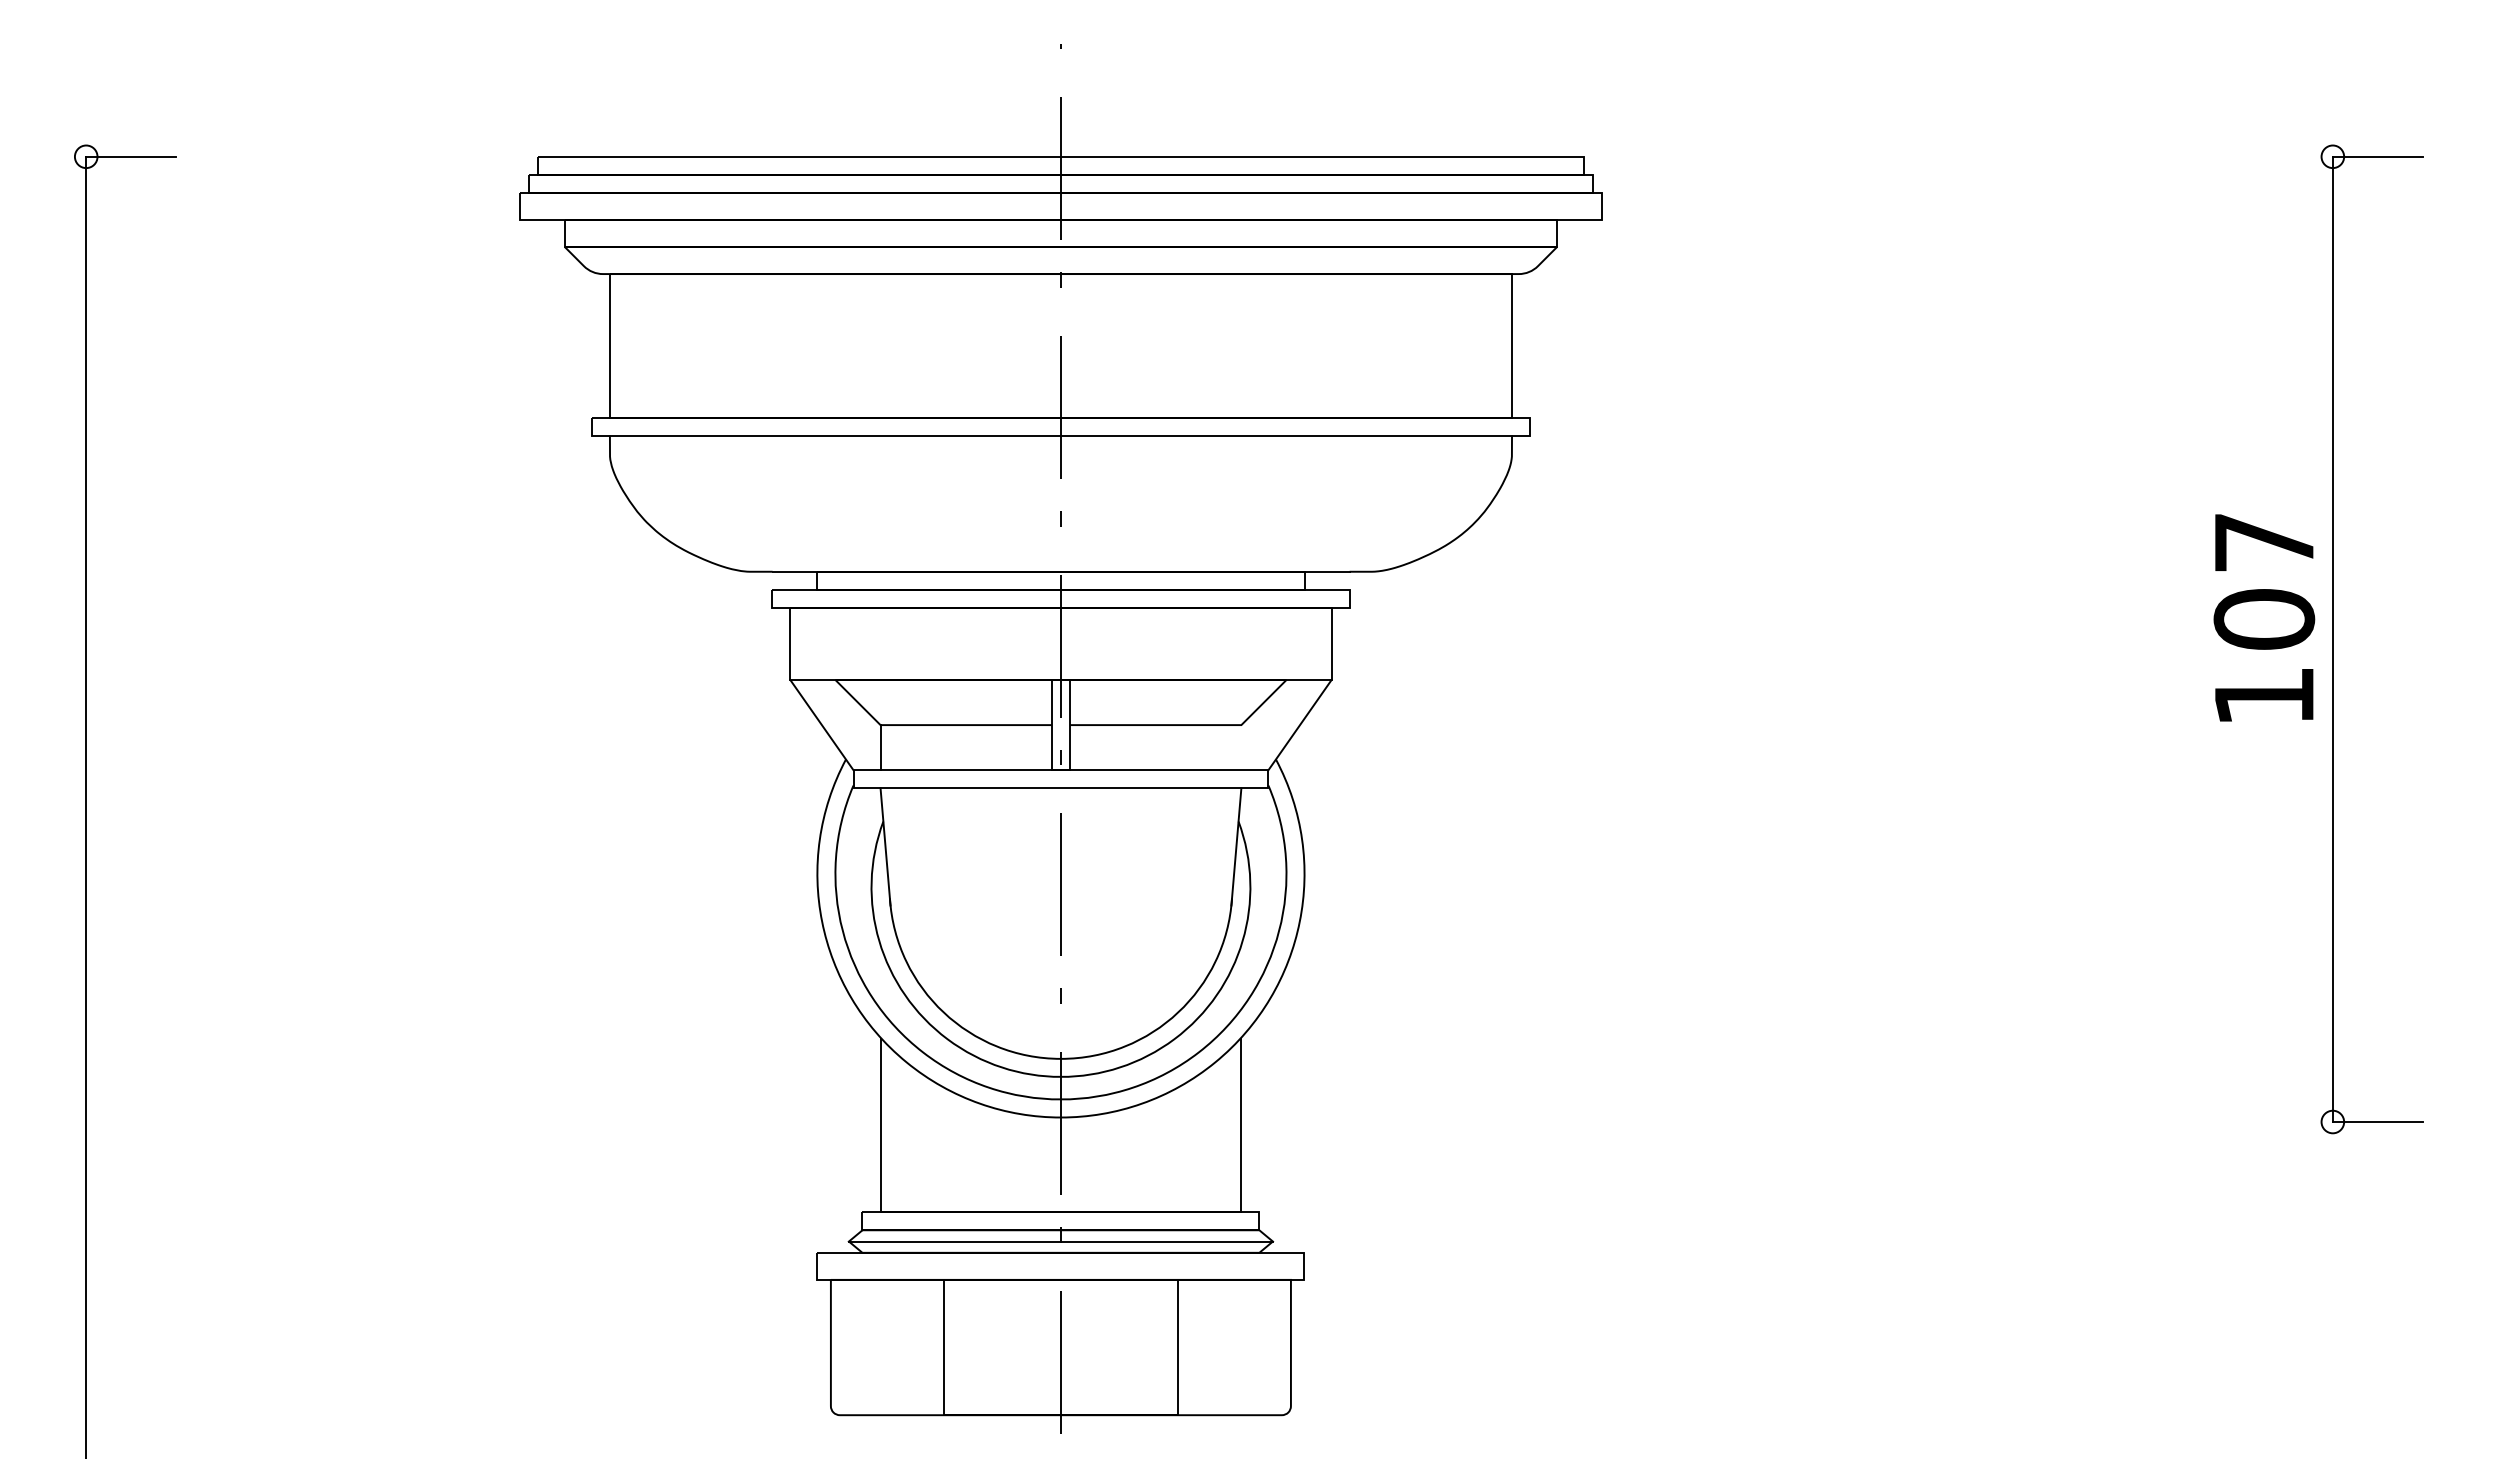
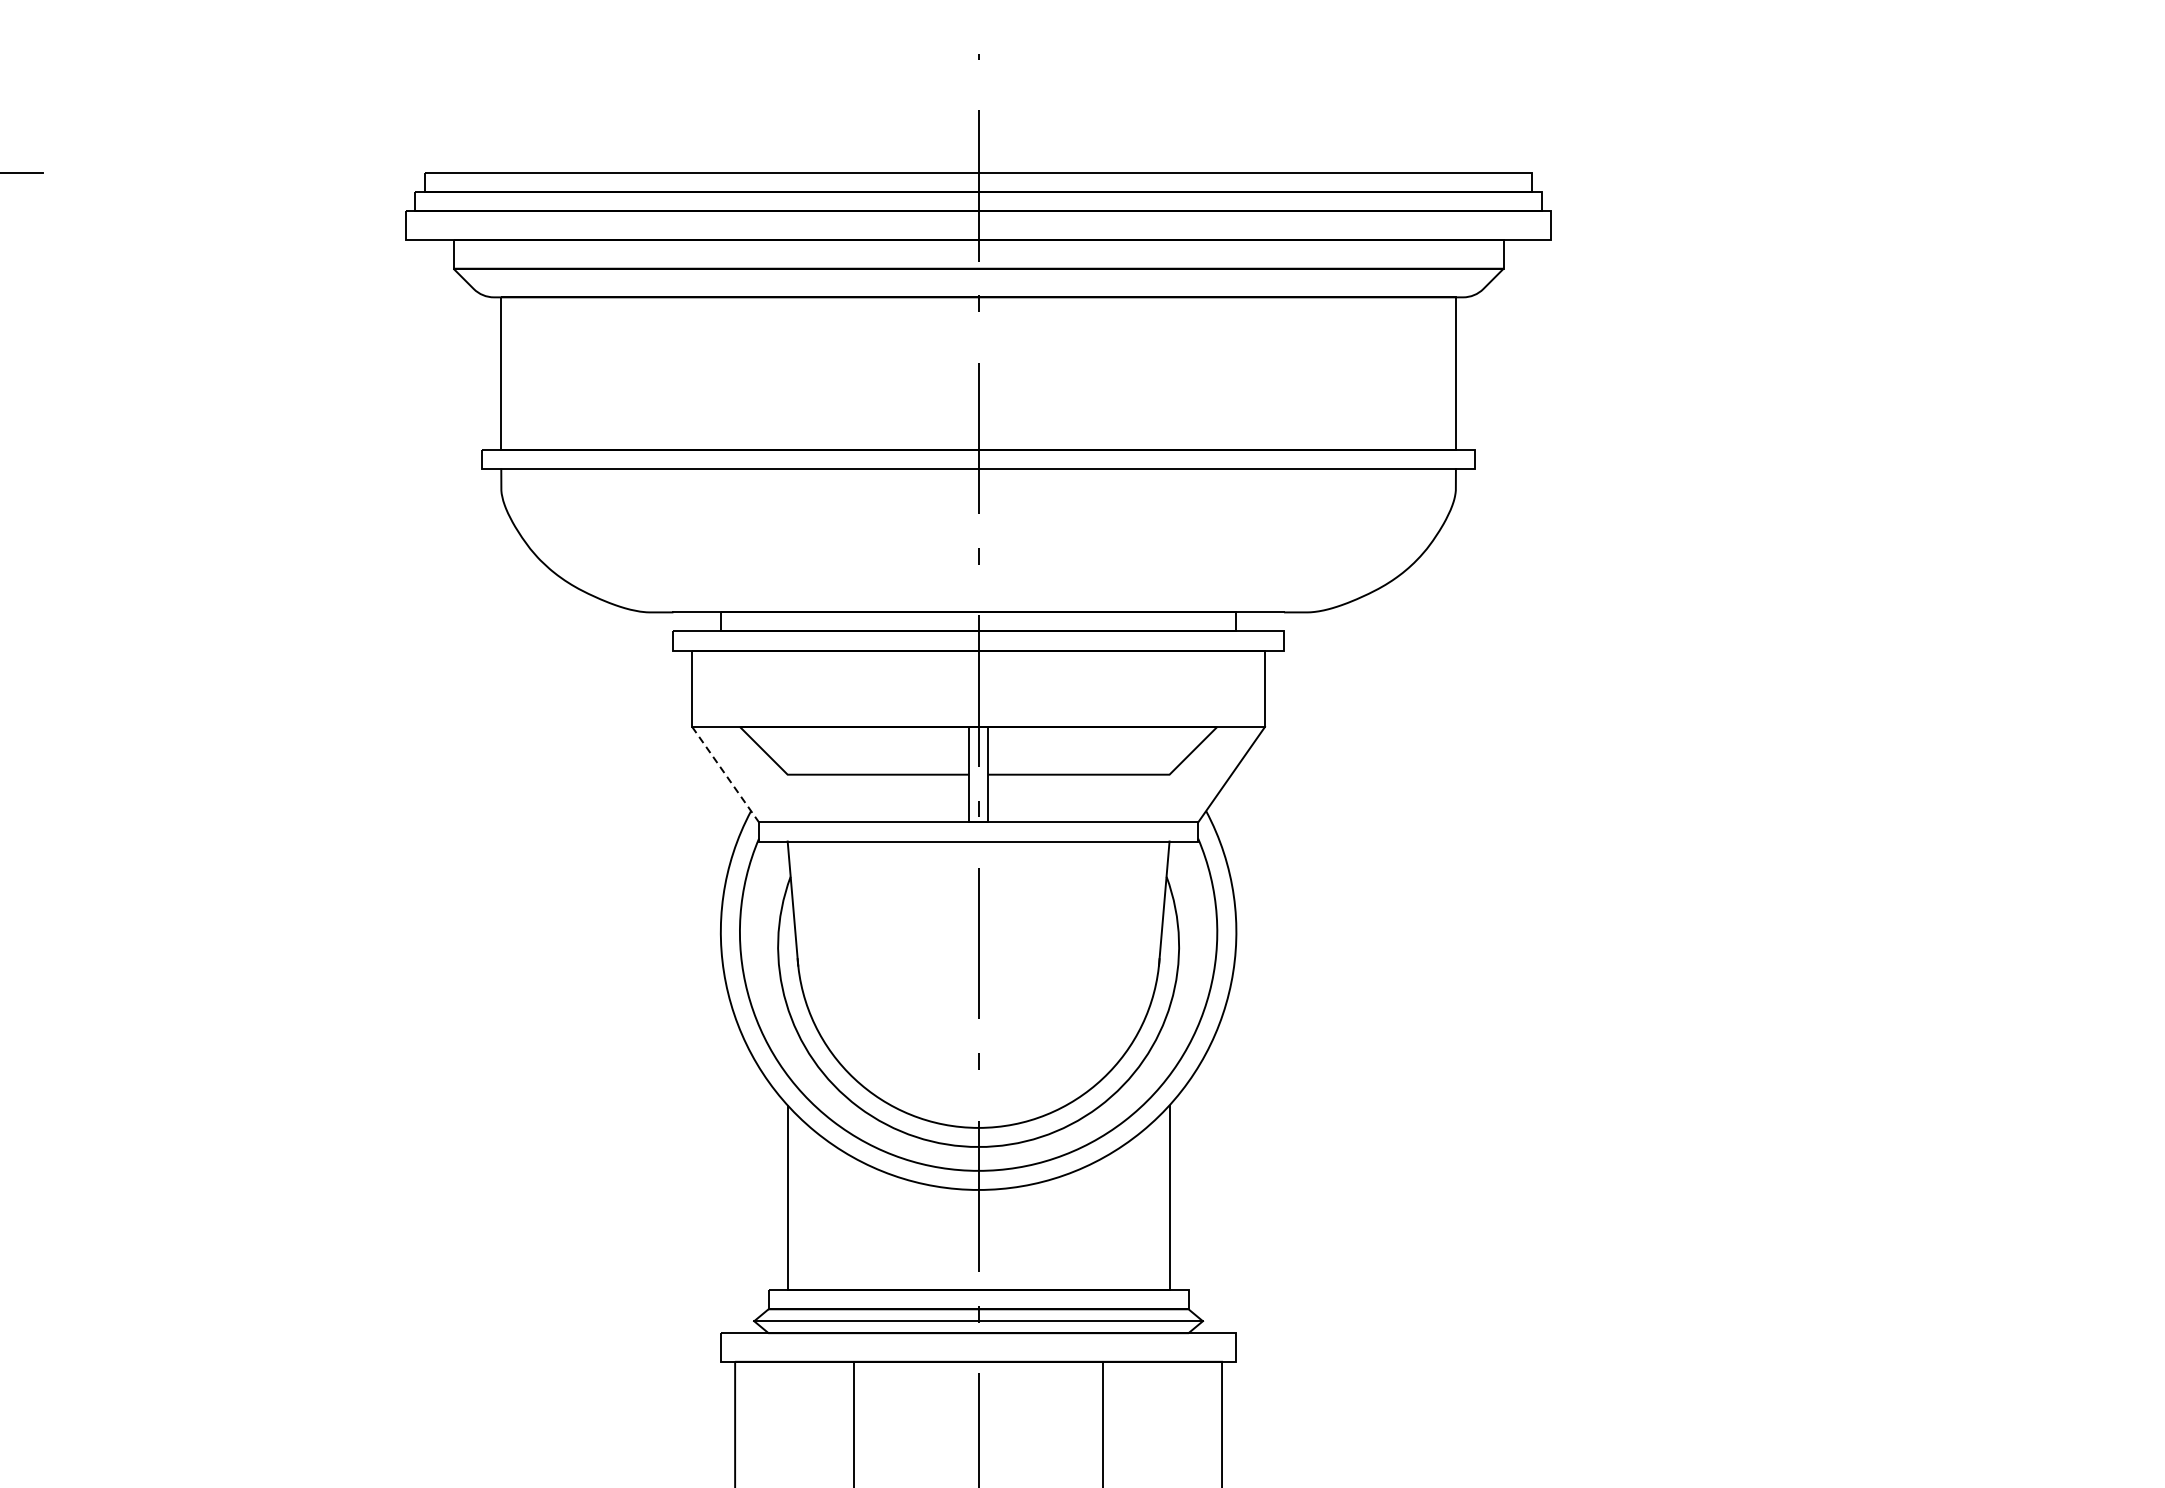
line: (822, 725) -> (726, 775), solid -> dashed
line: (880, 747) -> (787, 798), removed

